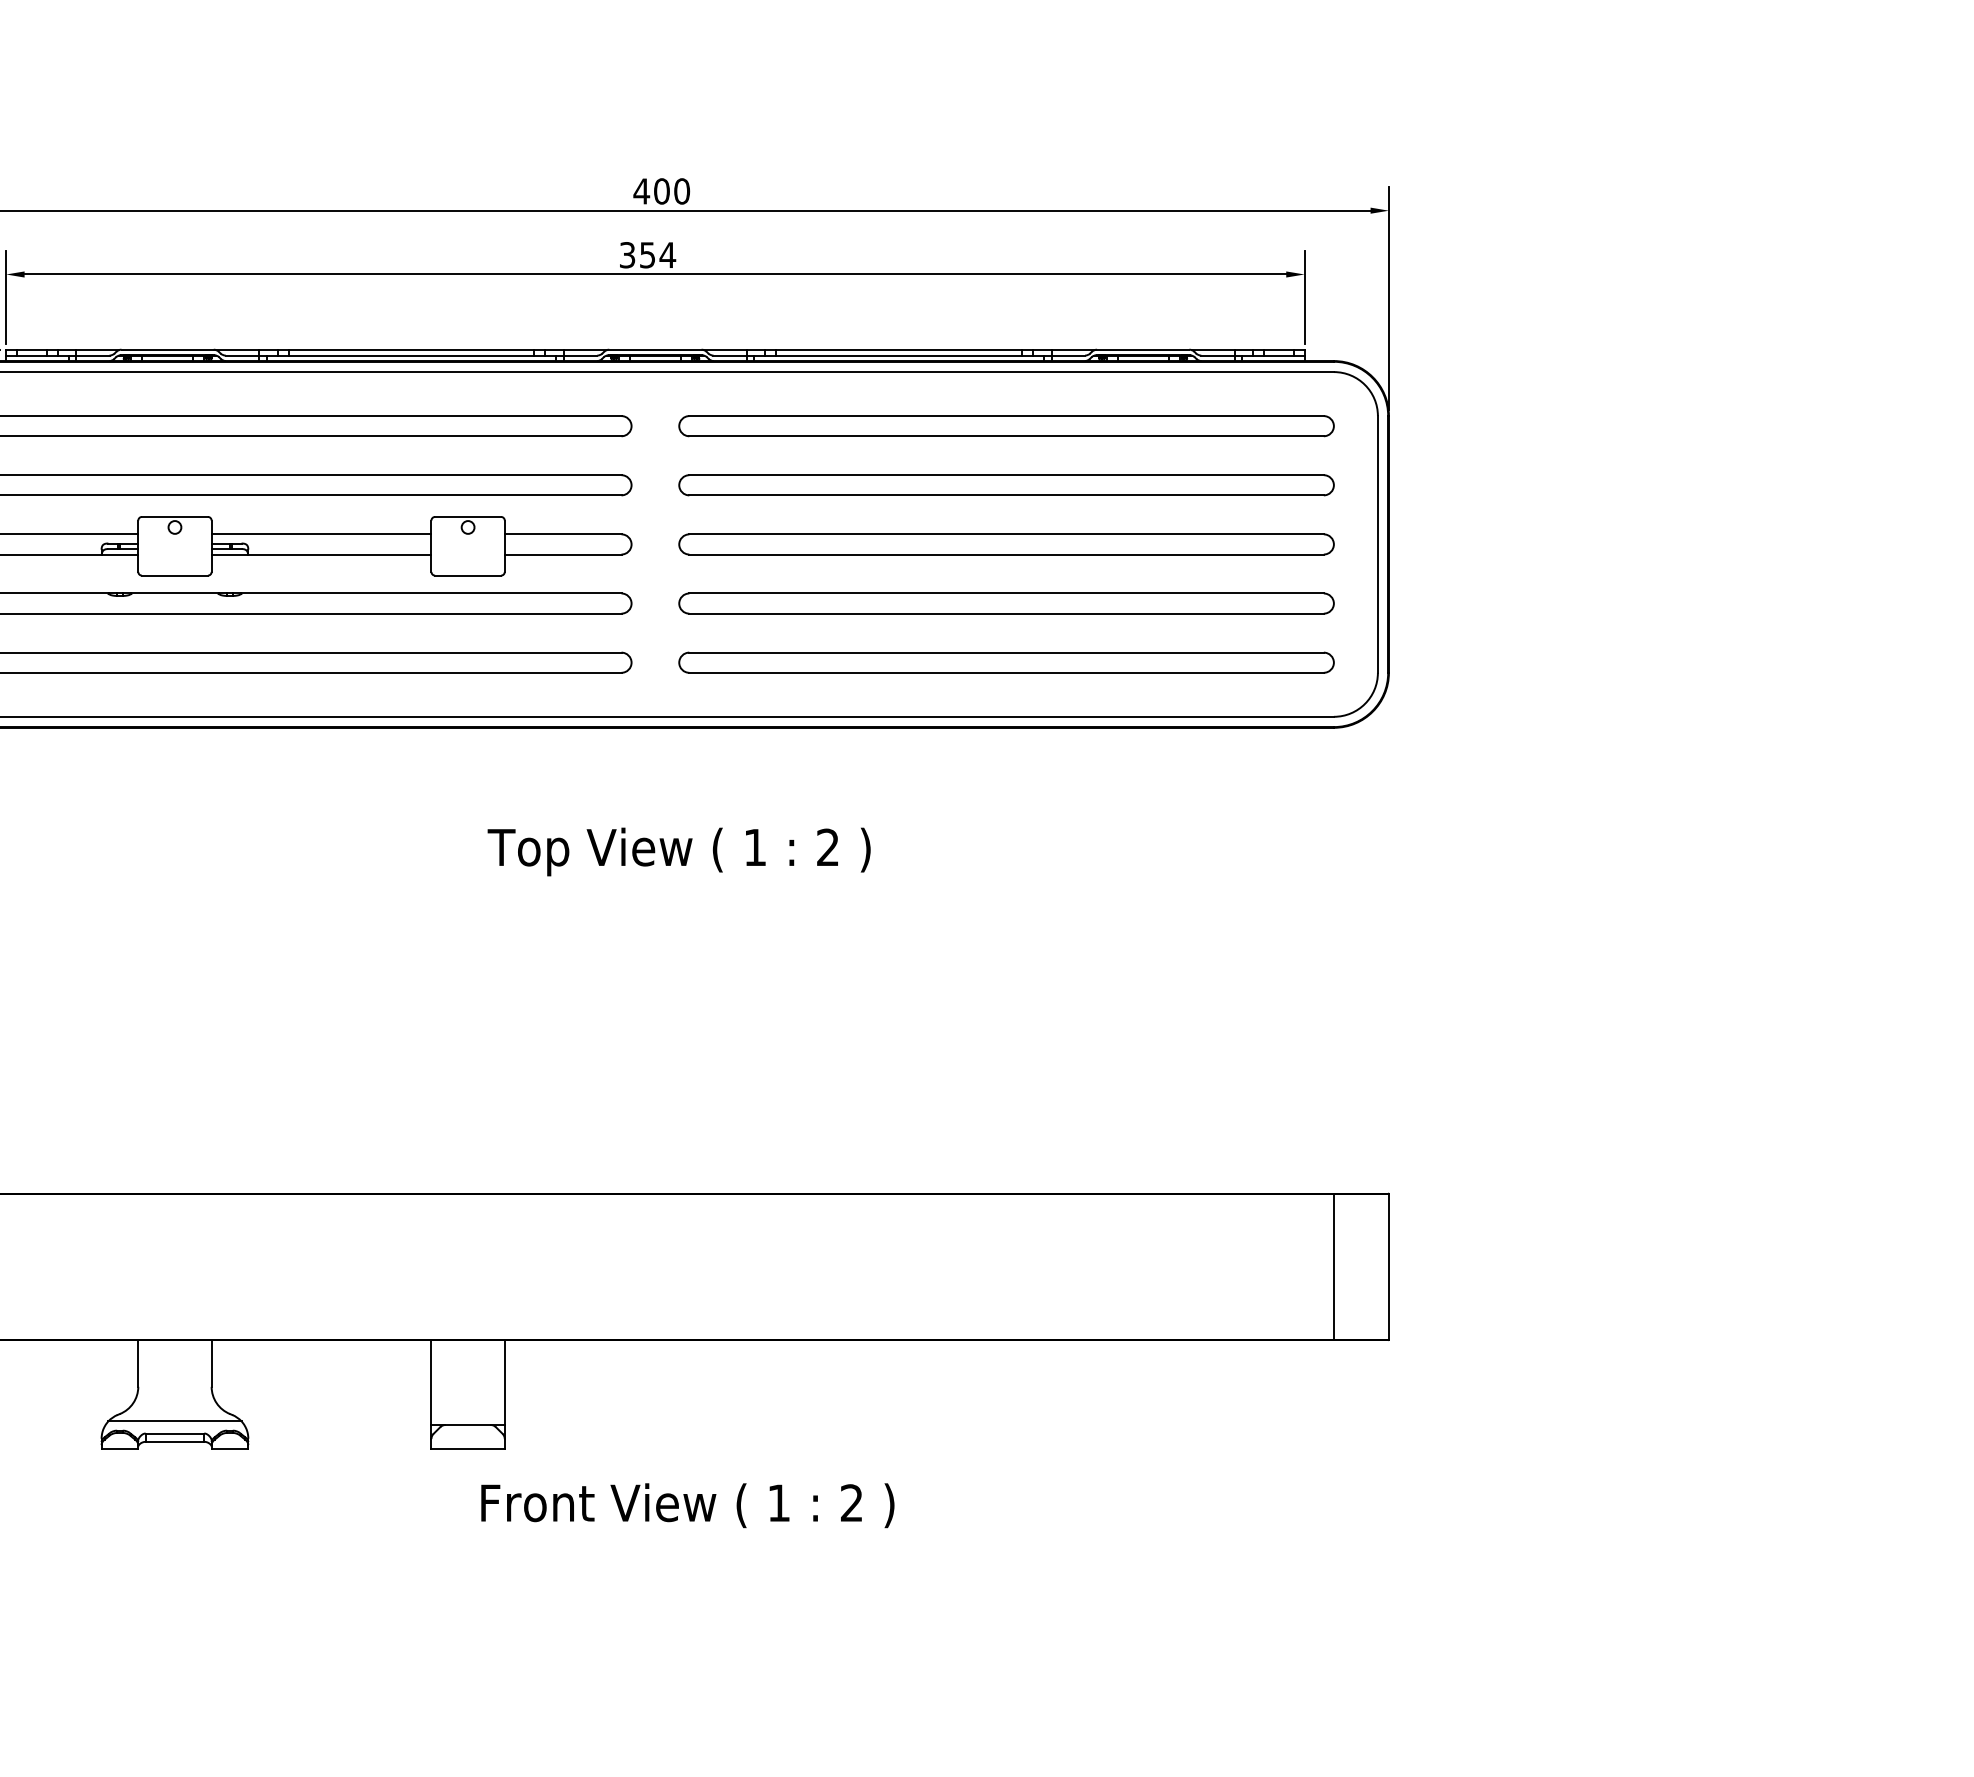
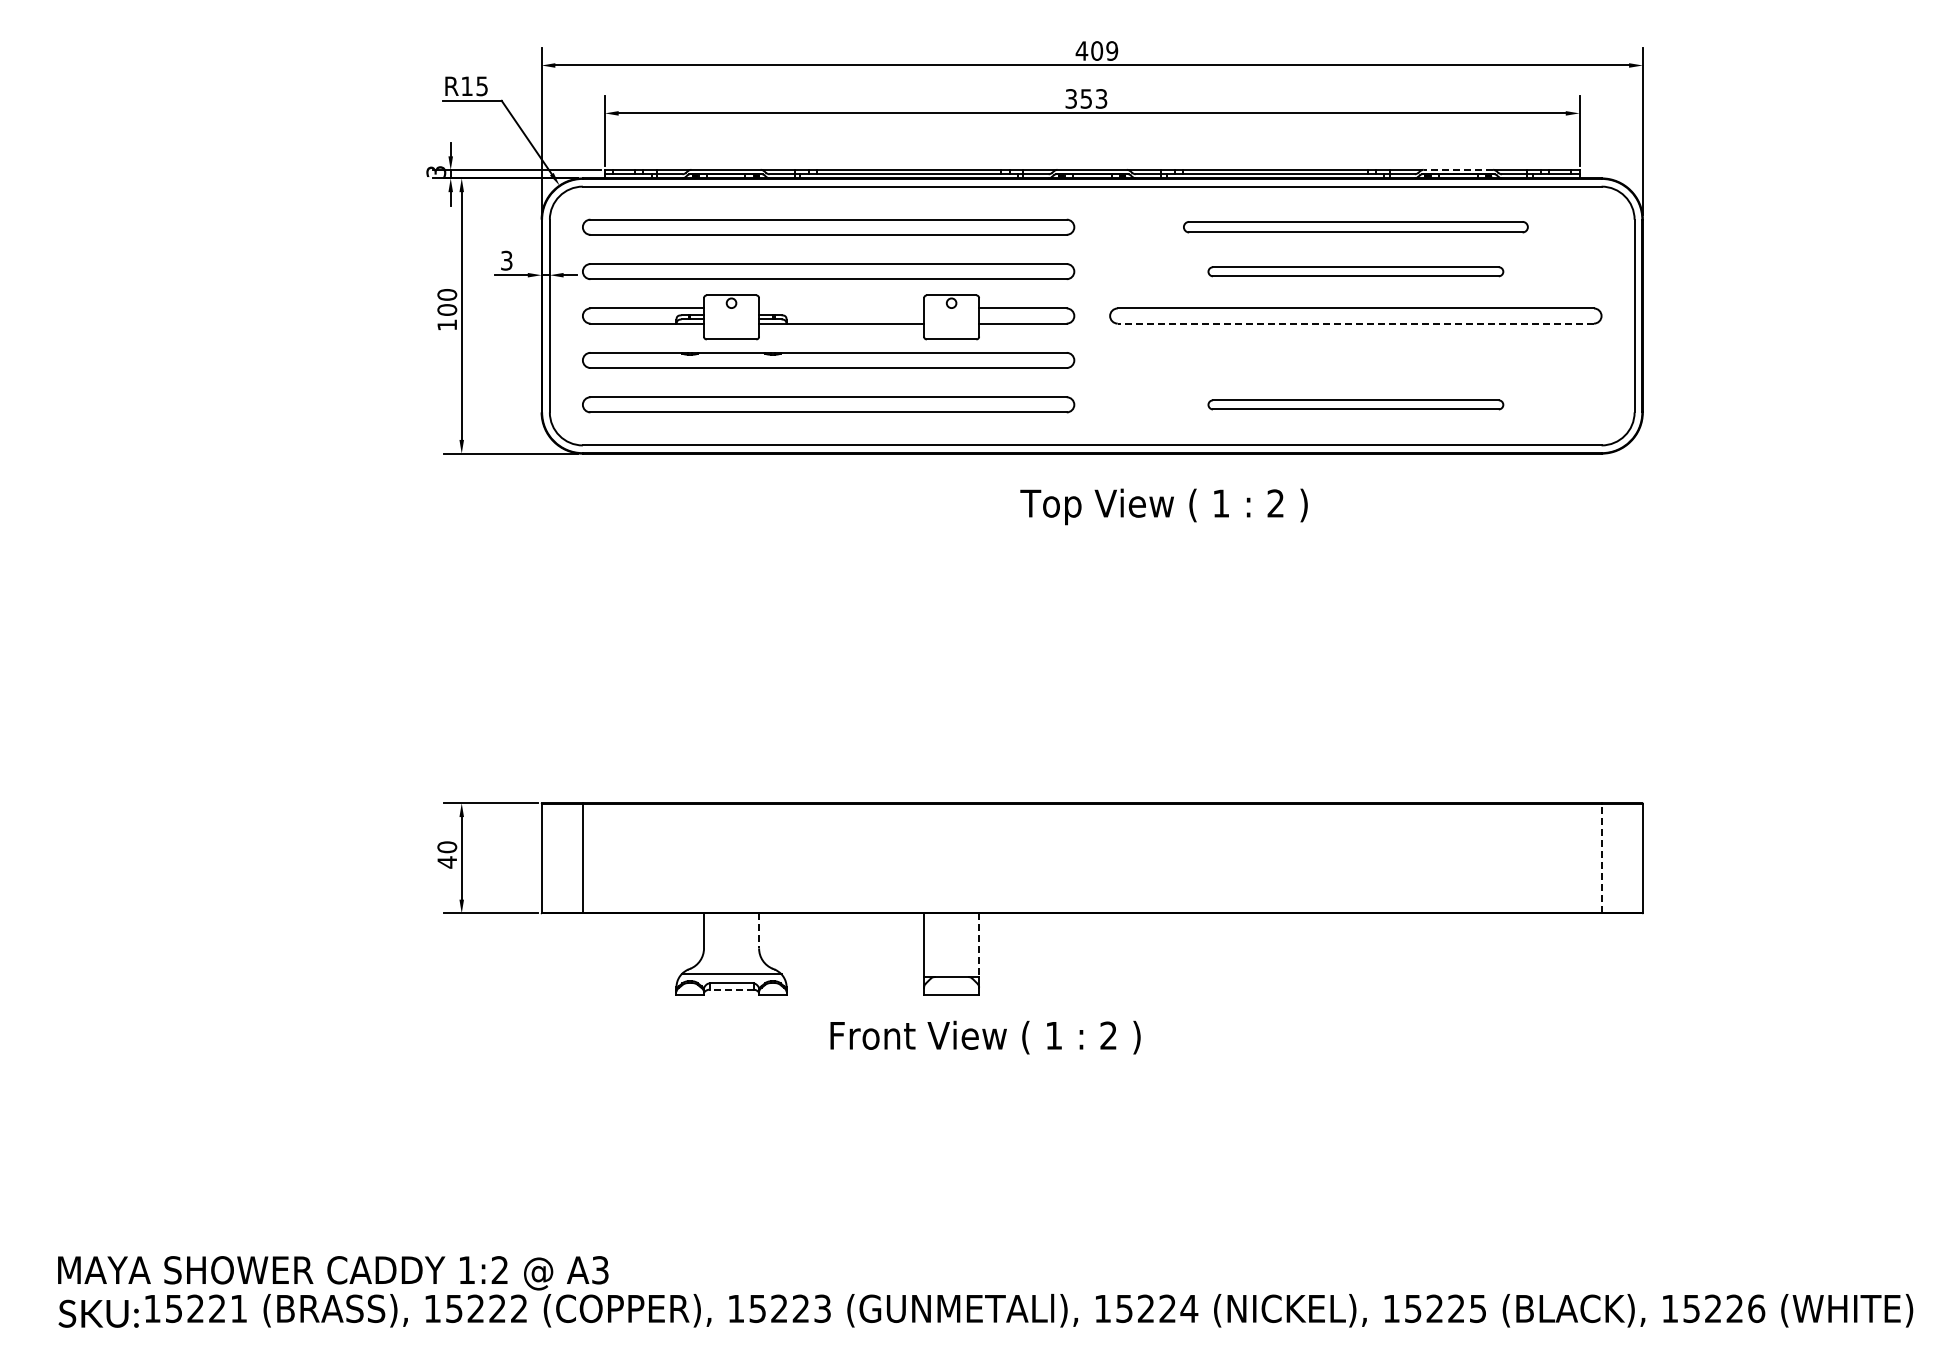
text: (682, 190) -> (1112, 50), 400 -> 409
text: (667, 254) -> (1101, 98), 354 -> 353
line: (1143, 349) -> (1458, 169), solid -> dashed
part: (1006, 425) -> (1355, 226), size x0.7
part: (1006, 485) -> (1355, 271), size x0.6
line: (321, 534) -> (841, 308), removed
line: (1006, 554) -> (1355, 323), solid -> dashed
part: (1006, 603) -> (1355, 360), removed
part: (1006, 662) -> (1355, 404), size x0.6
text: (678, 851) -> (1163, 506), moved
line: (1333, 1267) -> (1601, 858), solid -> dashed
line: (212, 1364) -> (759, 931), solid -> dashed
line: (505, 1382) -> (979, 945), solid -> dashed
line: (174, 1441) -> (731, 989), solid -> dashed
text: (687, 1505) -> (985, 1037), moved

